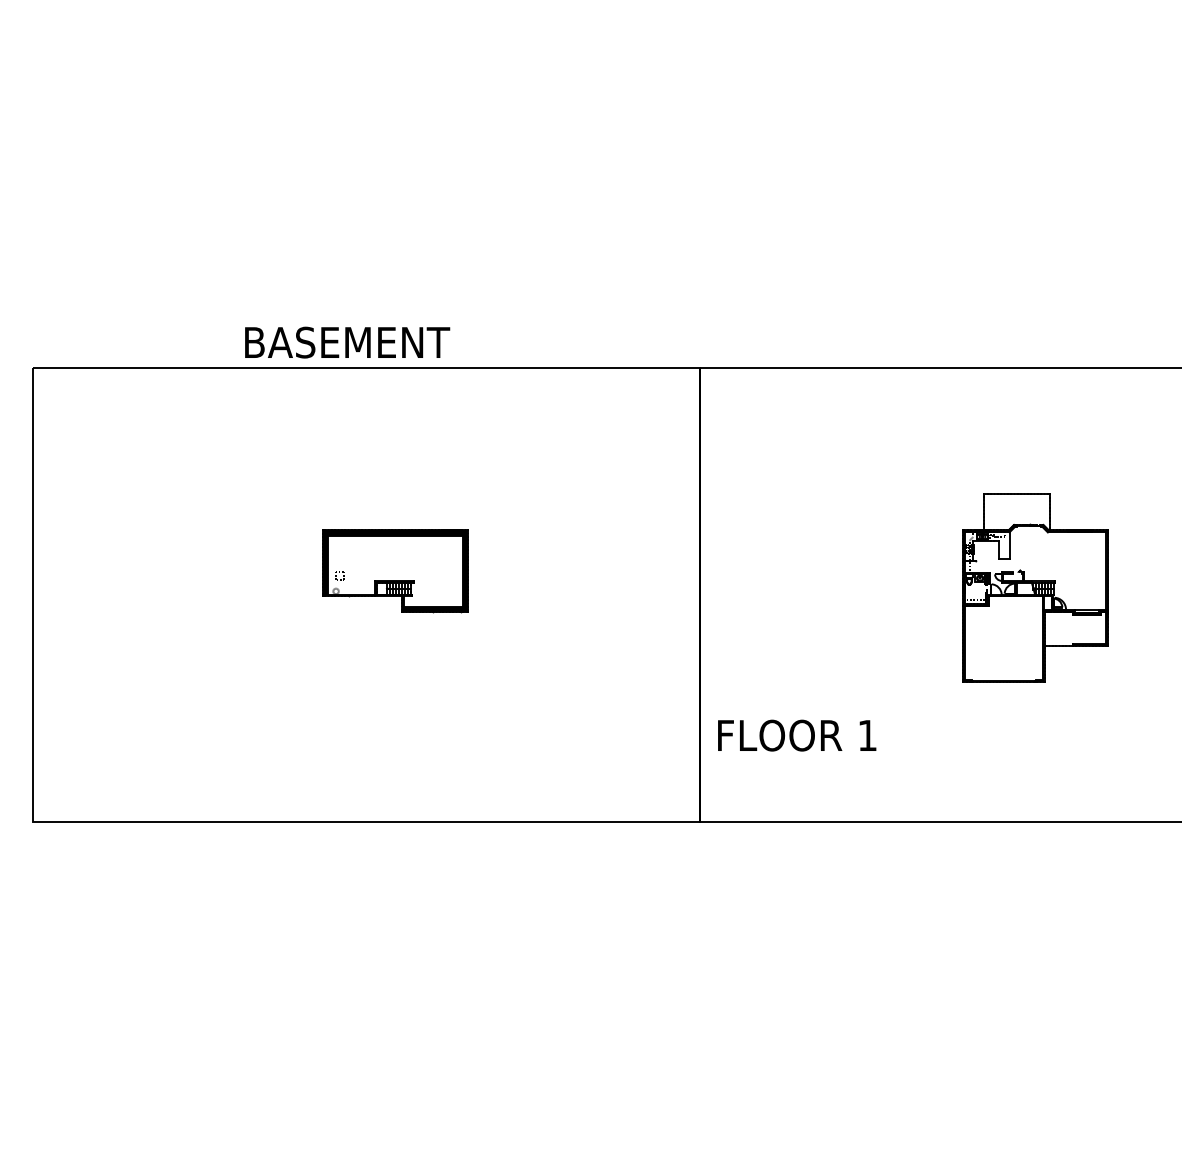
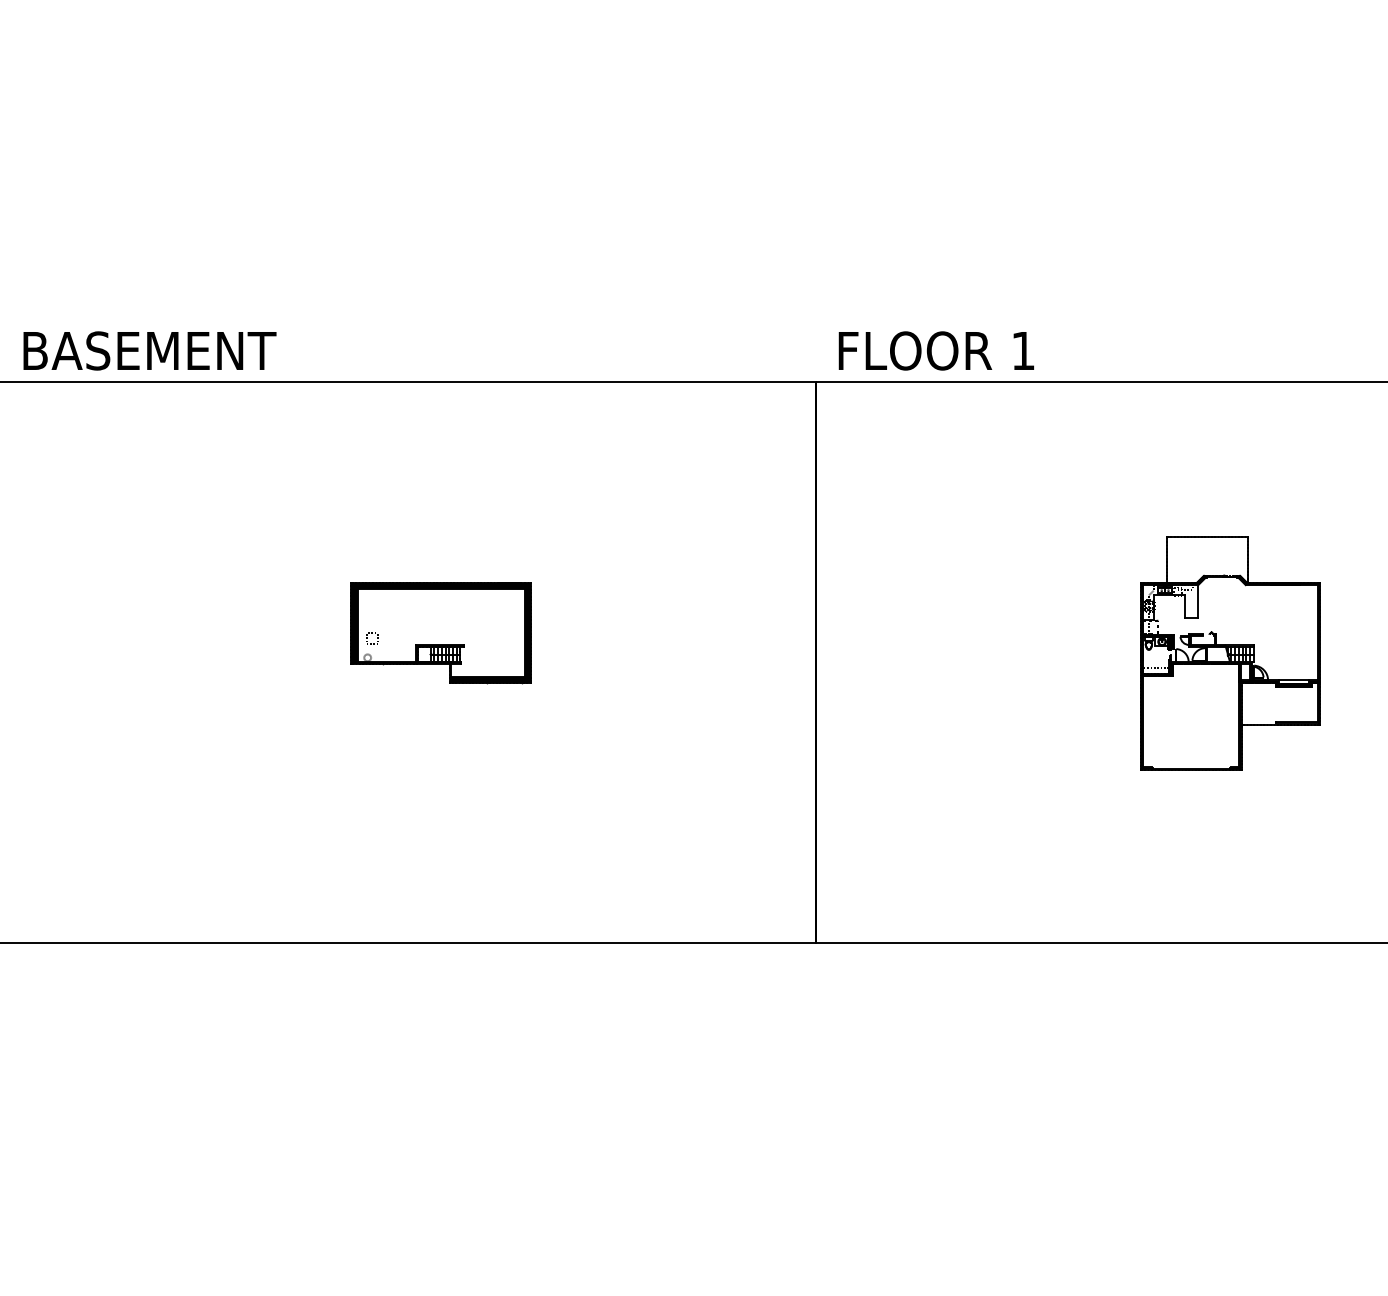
text: (347, 342) -> (149, 350), moved
text: (797, 735) -> (936, 350), moved

